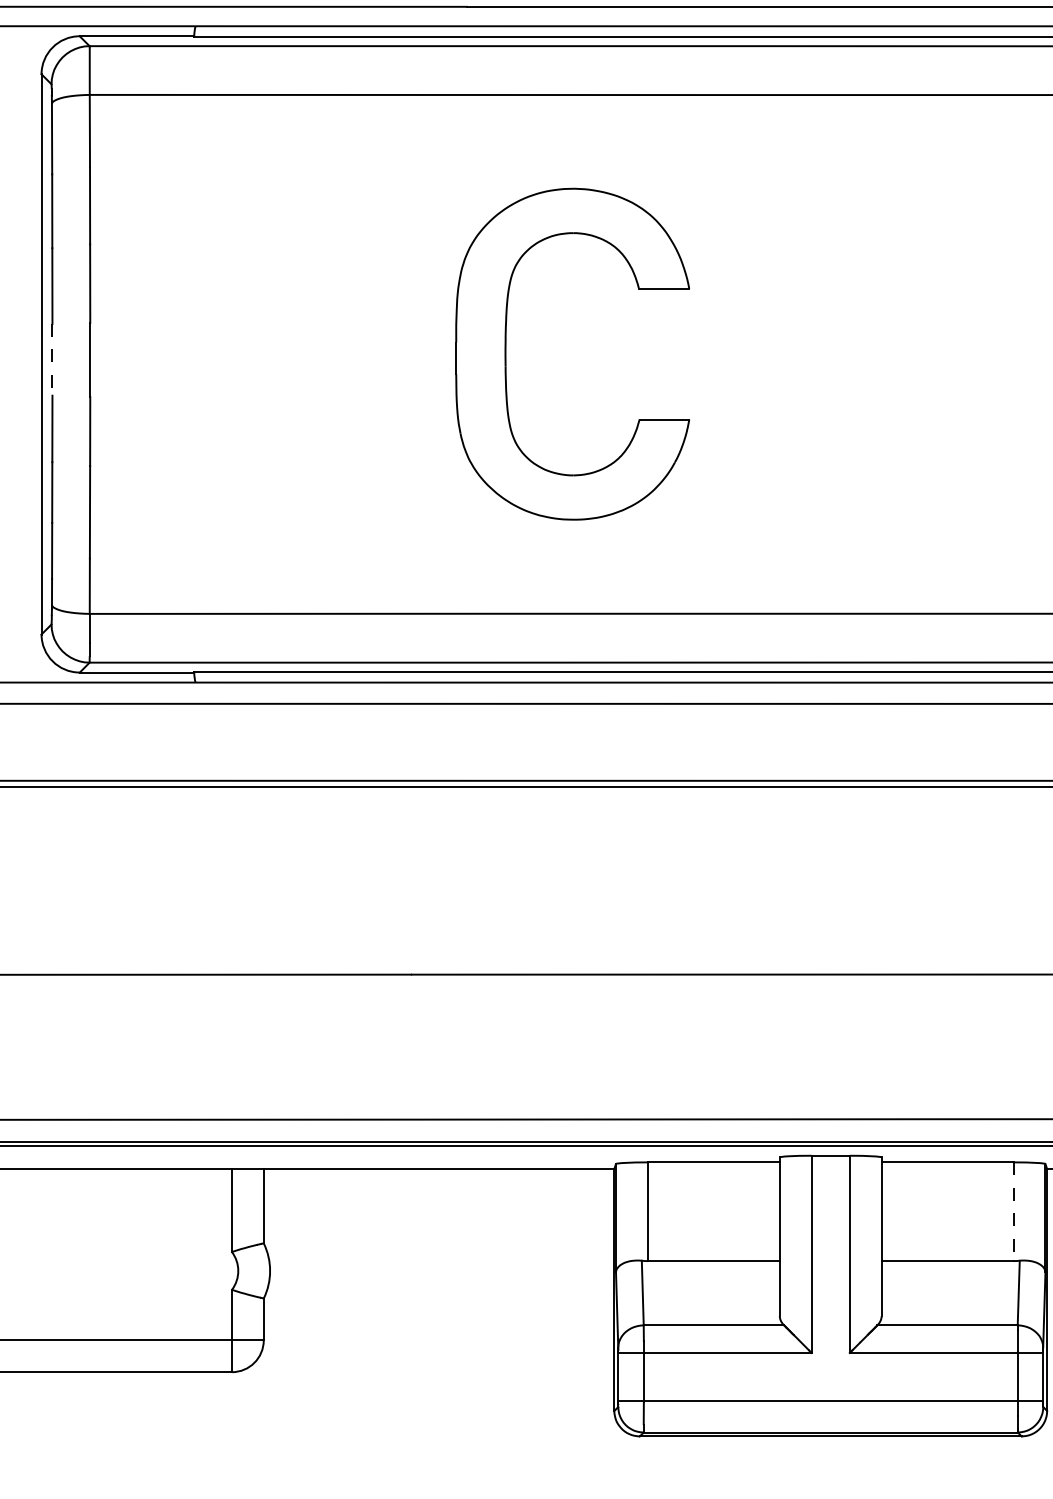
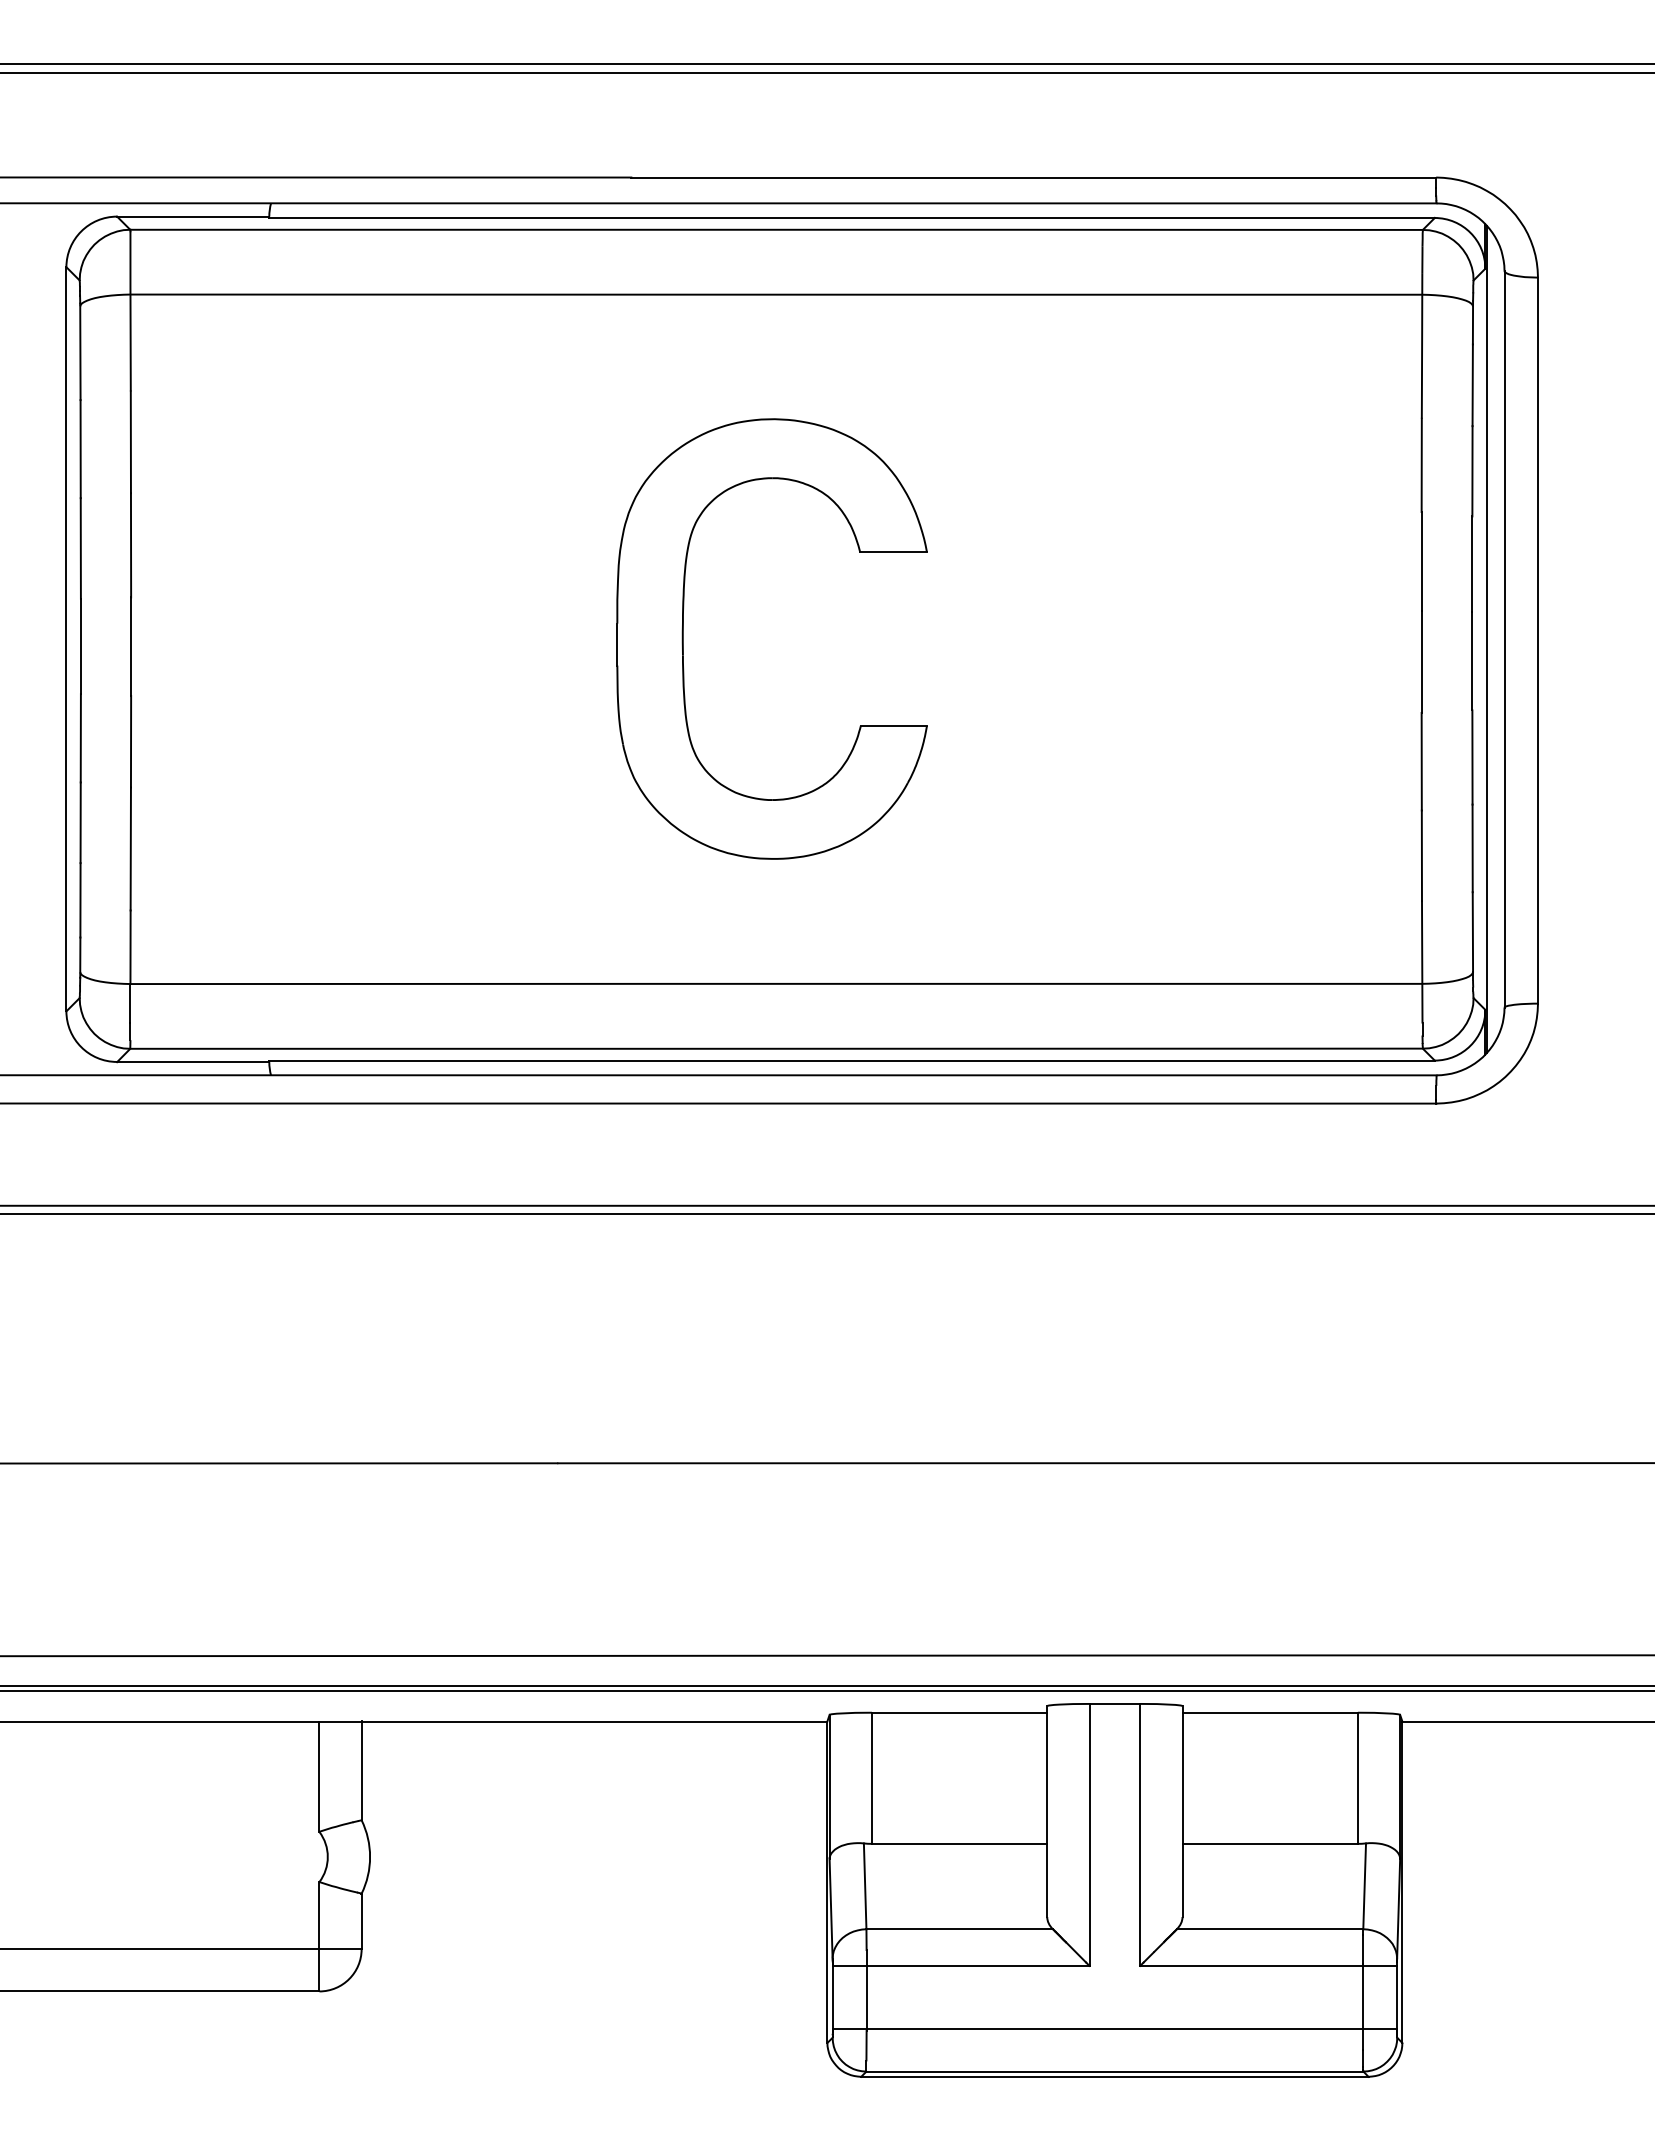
line: (52, 359) -> (80, 646), dashed -> solid
line: (1013, 1211) -> (1357, 1778), dashed -> solid

